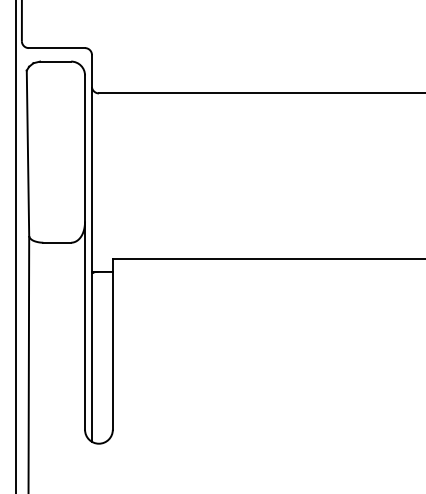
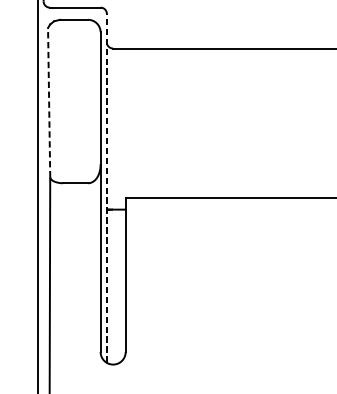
line: (27, 153) -> (48, 102), solid -> dashed
line: (92, 247) -> (107, 187), solid -> dashed

